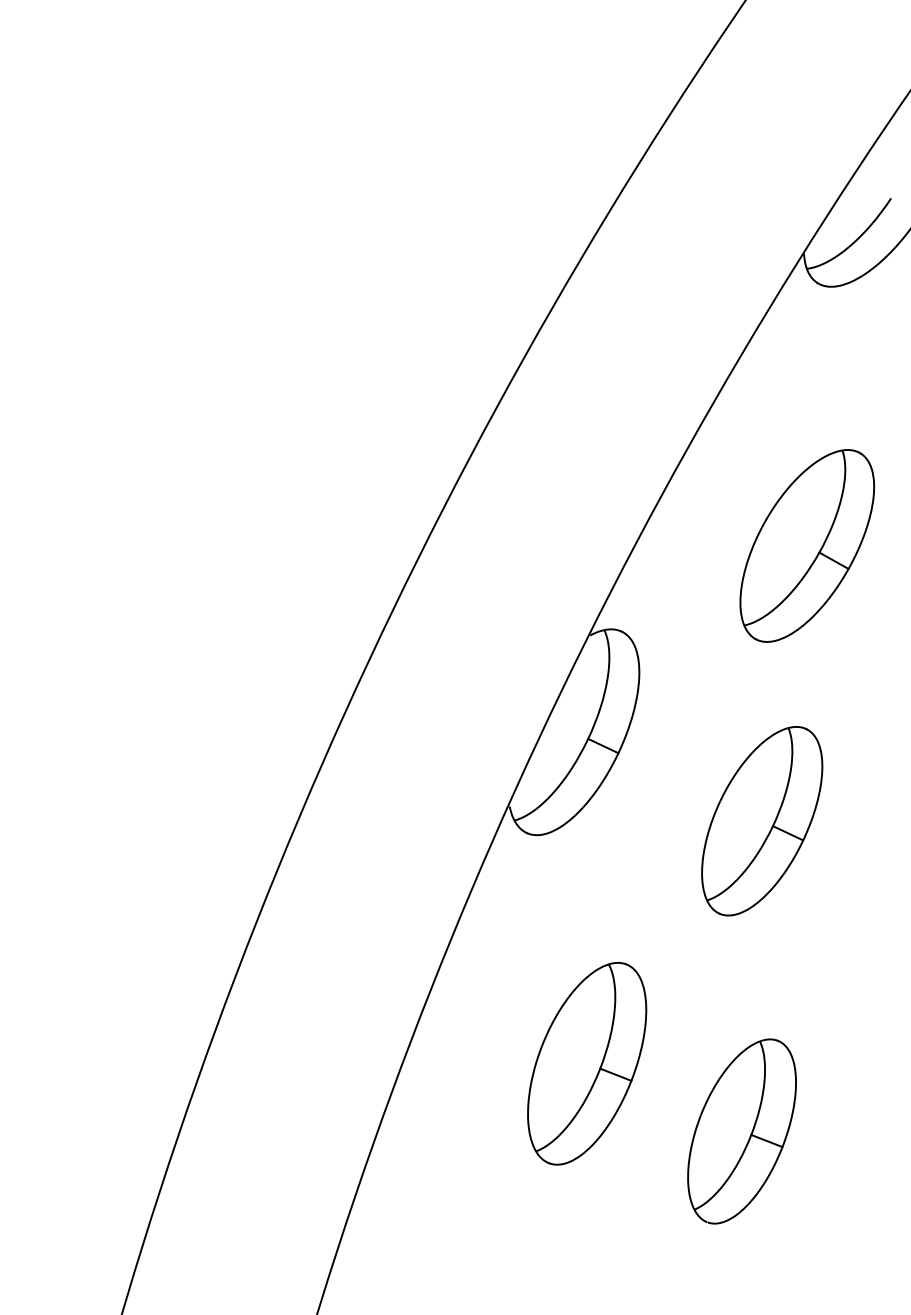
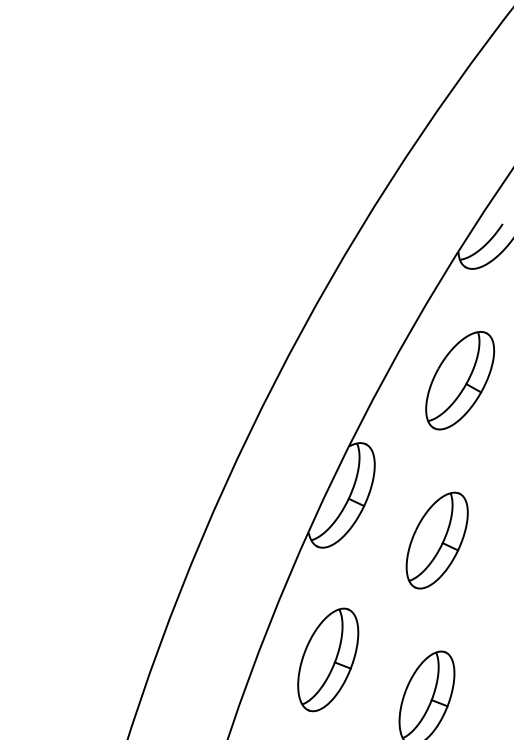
part: (807, 545) -> (460, 380), moved
part: (587, 1062) -> (328, 659), moved

